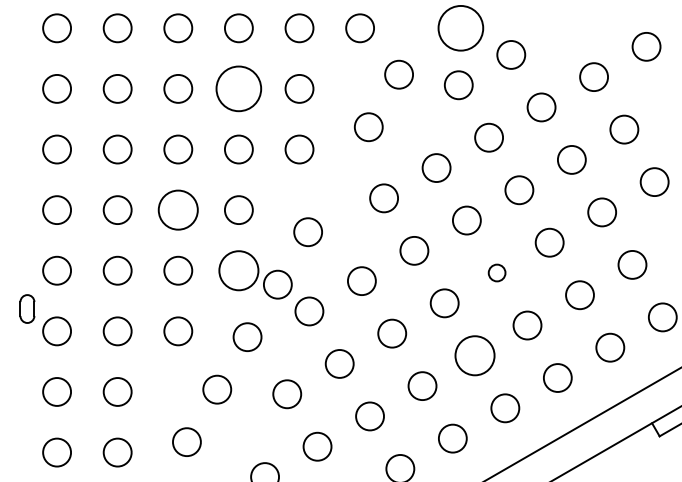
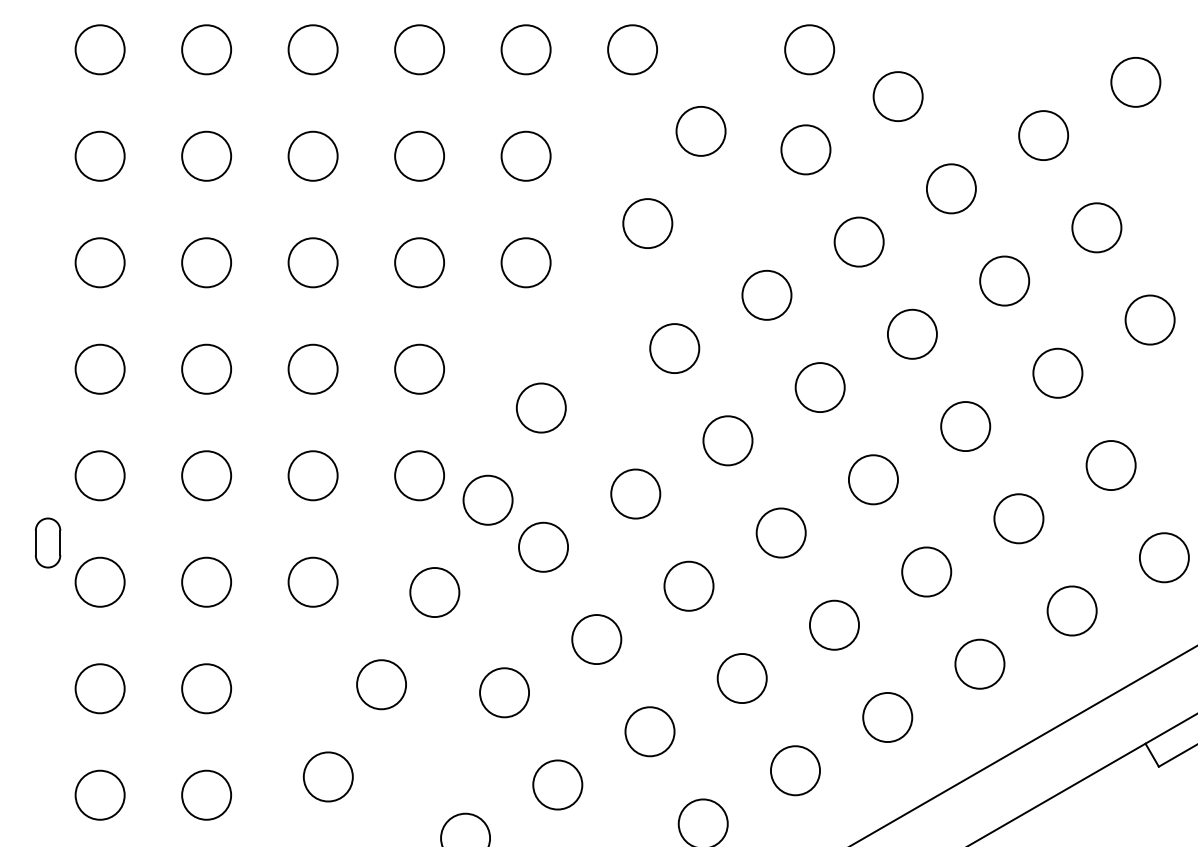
circle: (460, 28) -> (808, 50), size x0.62
circle: (238, 88) -> (418, 155), size x0.62
circle: (178, 210) -> (313, 369), size x0.71
circle: (238, 270) -> (418, 475), size x0.71
circle: (496, 272) -> (872, 478), size x1.67
circle: (474, 355) -> (833, 624), size x0.71

